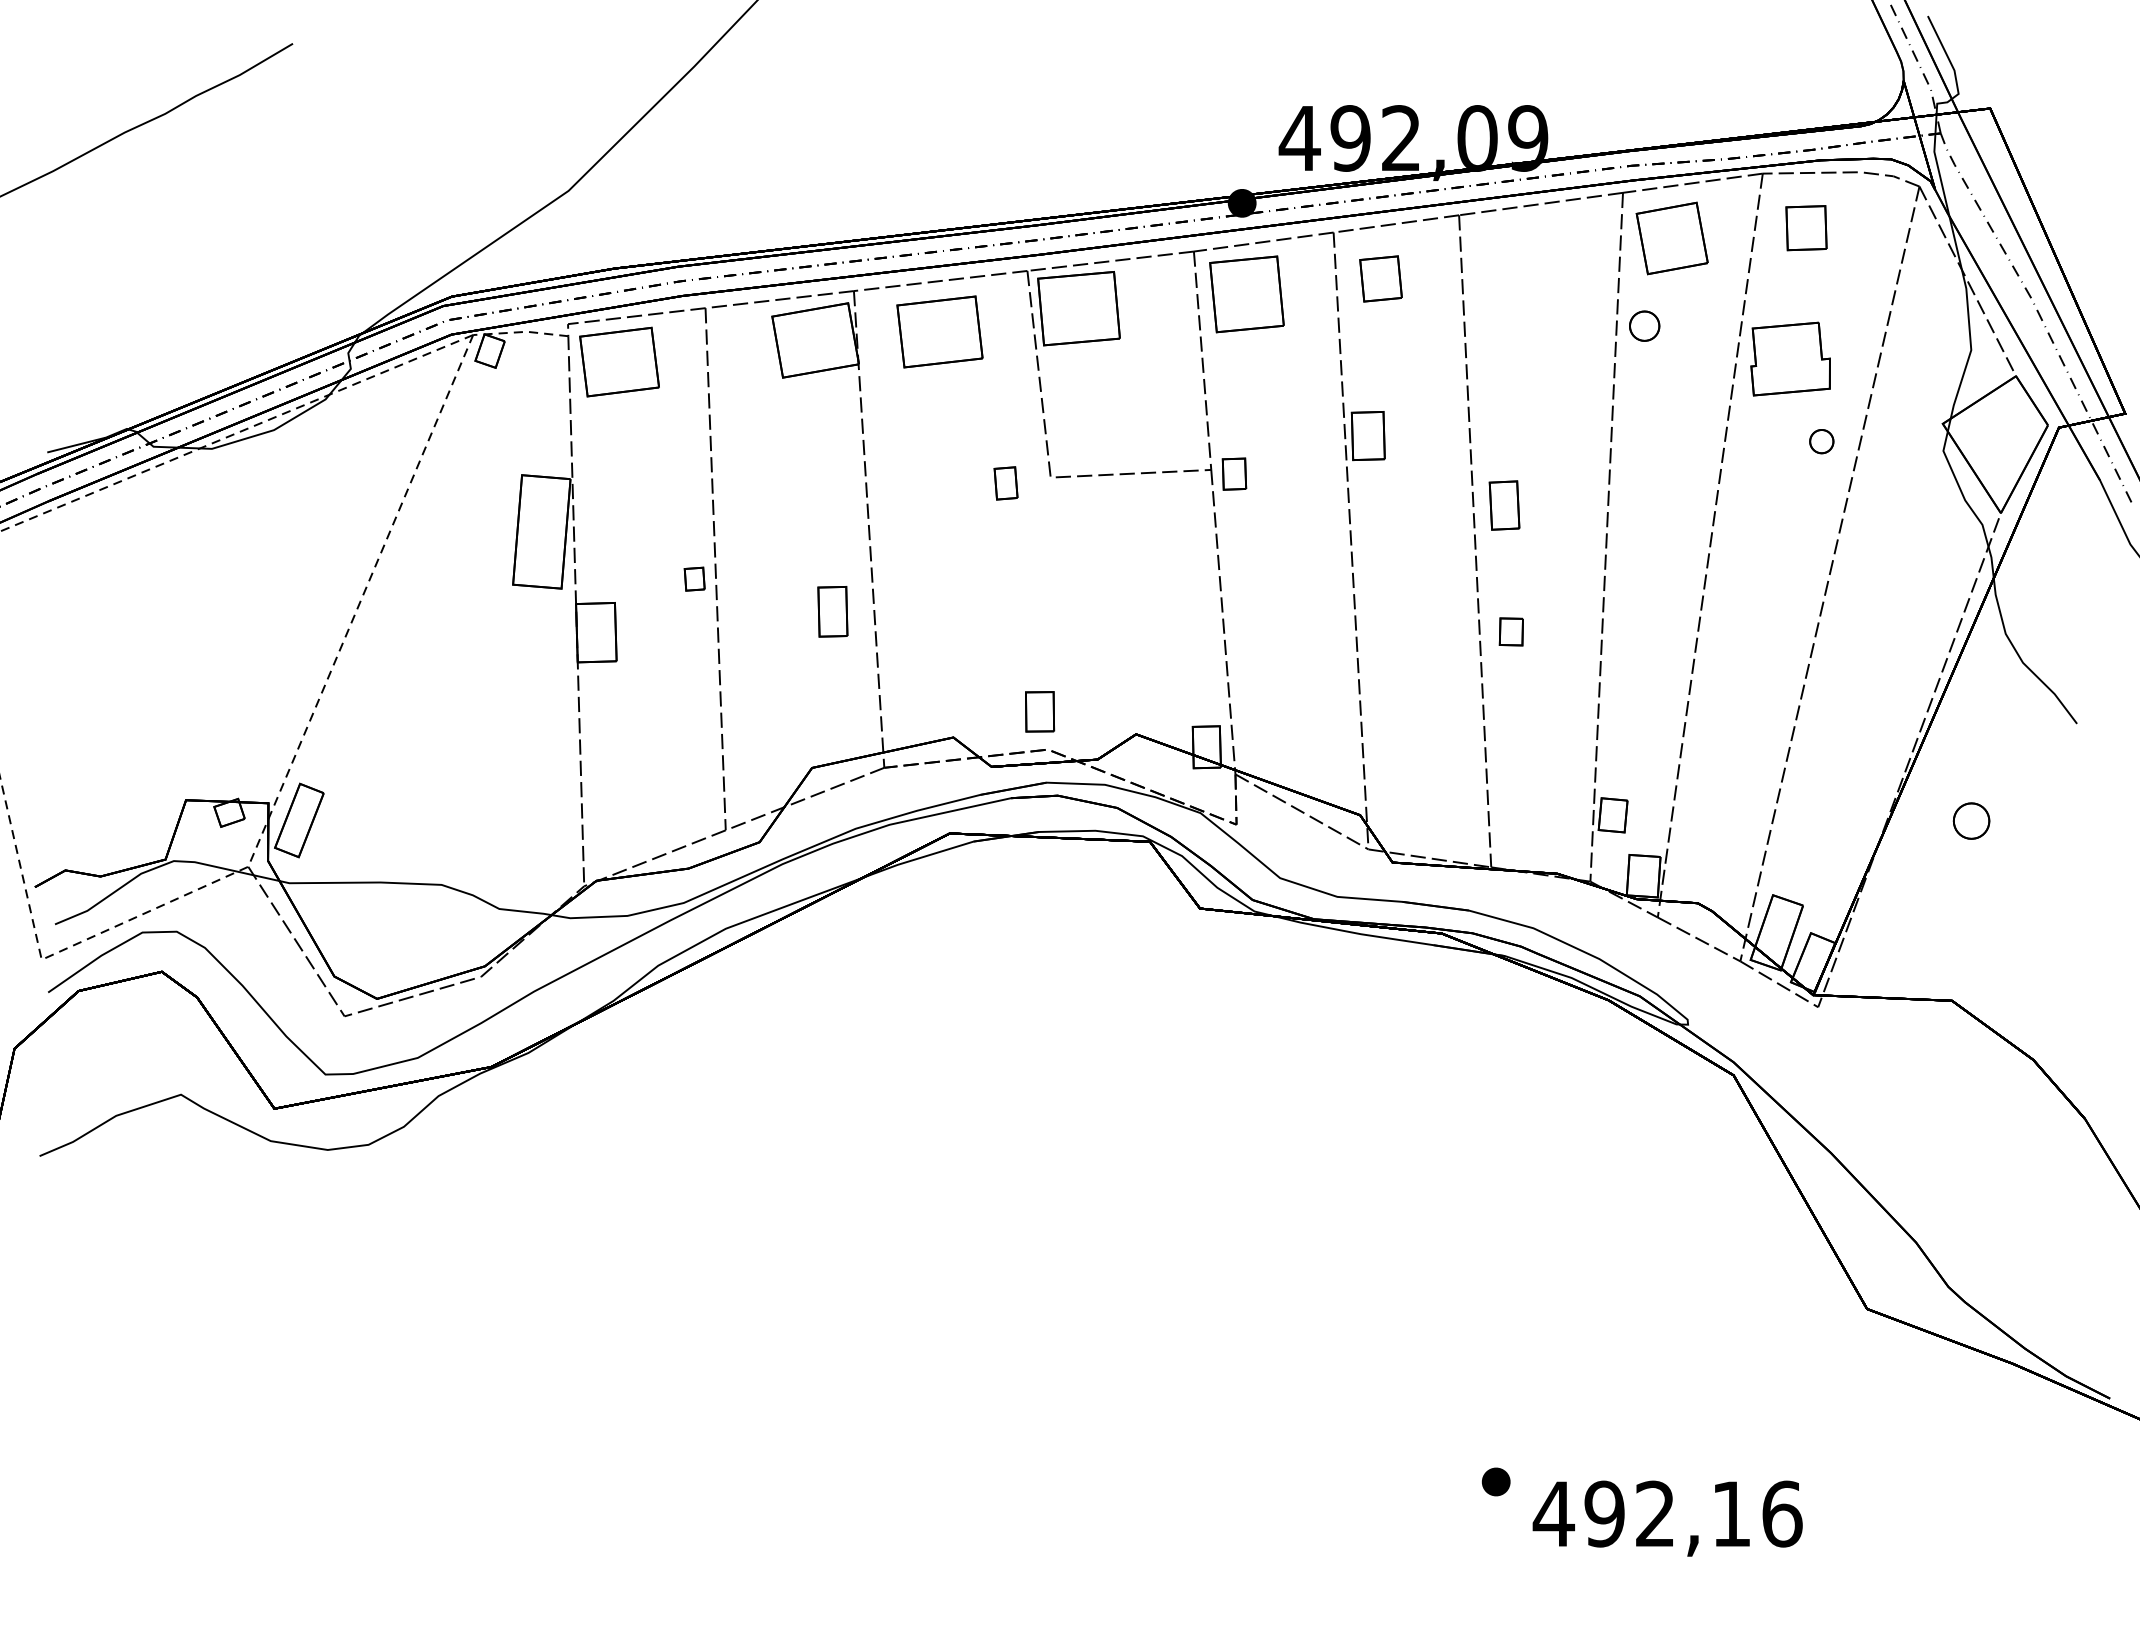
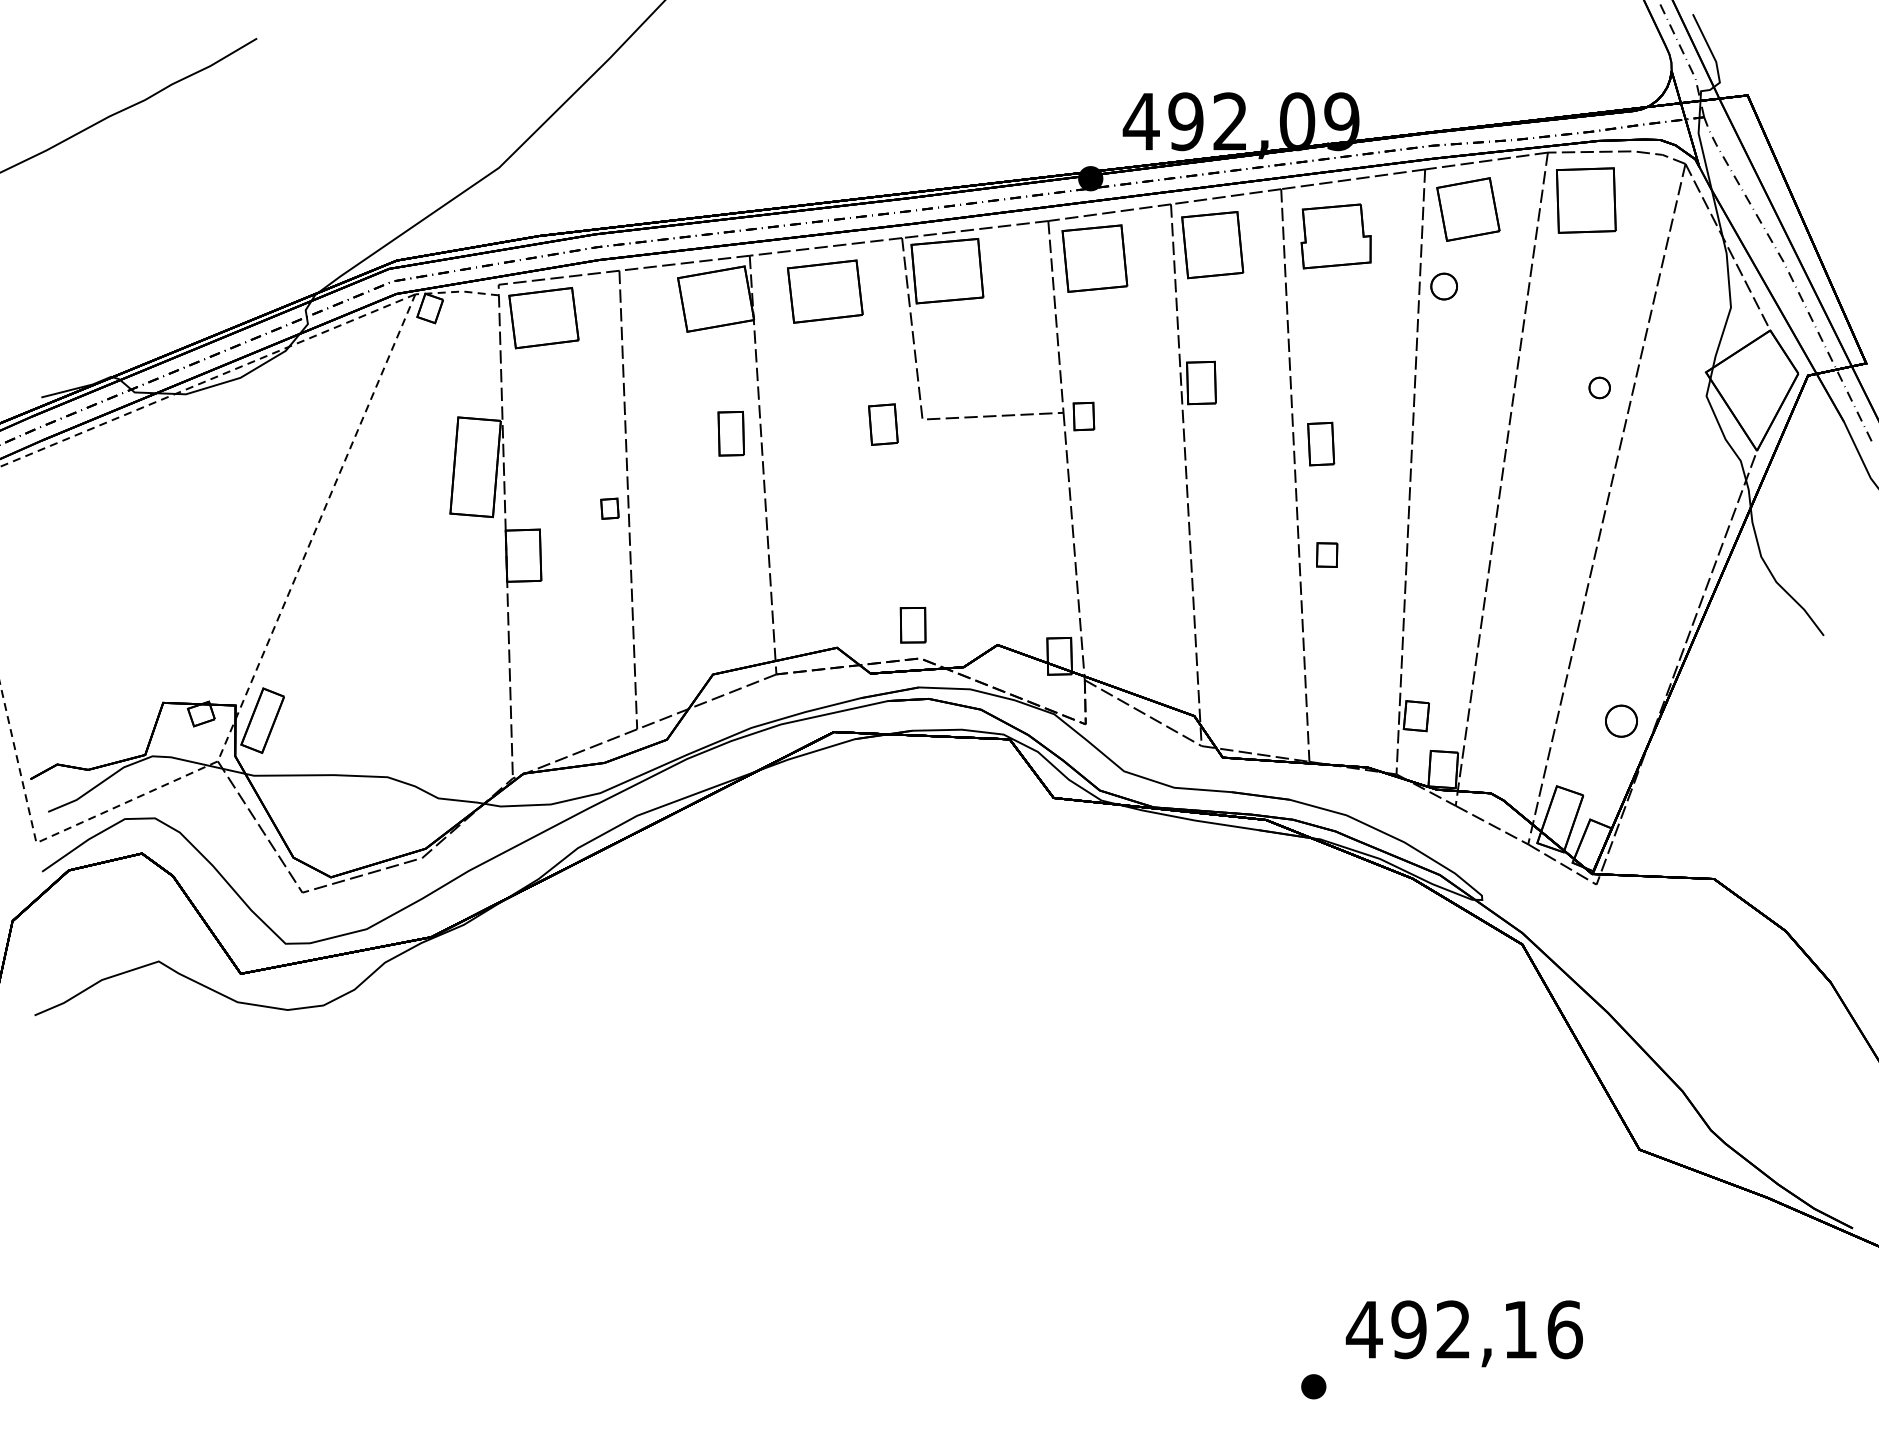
part: (1806, 227) -> (1586, 199), size x1.67
part: (1380, 278) -> (1212, 244), size x1.67
part: (1790, 358) -> (1336, 235), moved
part: (1005, 483) -> (882, 424), size x1.43
part: (832, 611) -> (730, 433), moved
part: (1971, 820) -> (1621, 720), moved
part: (1495, 1481) -> (1313, 1386), moved

